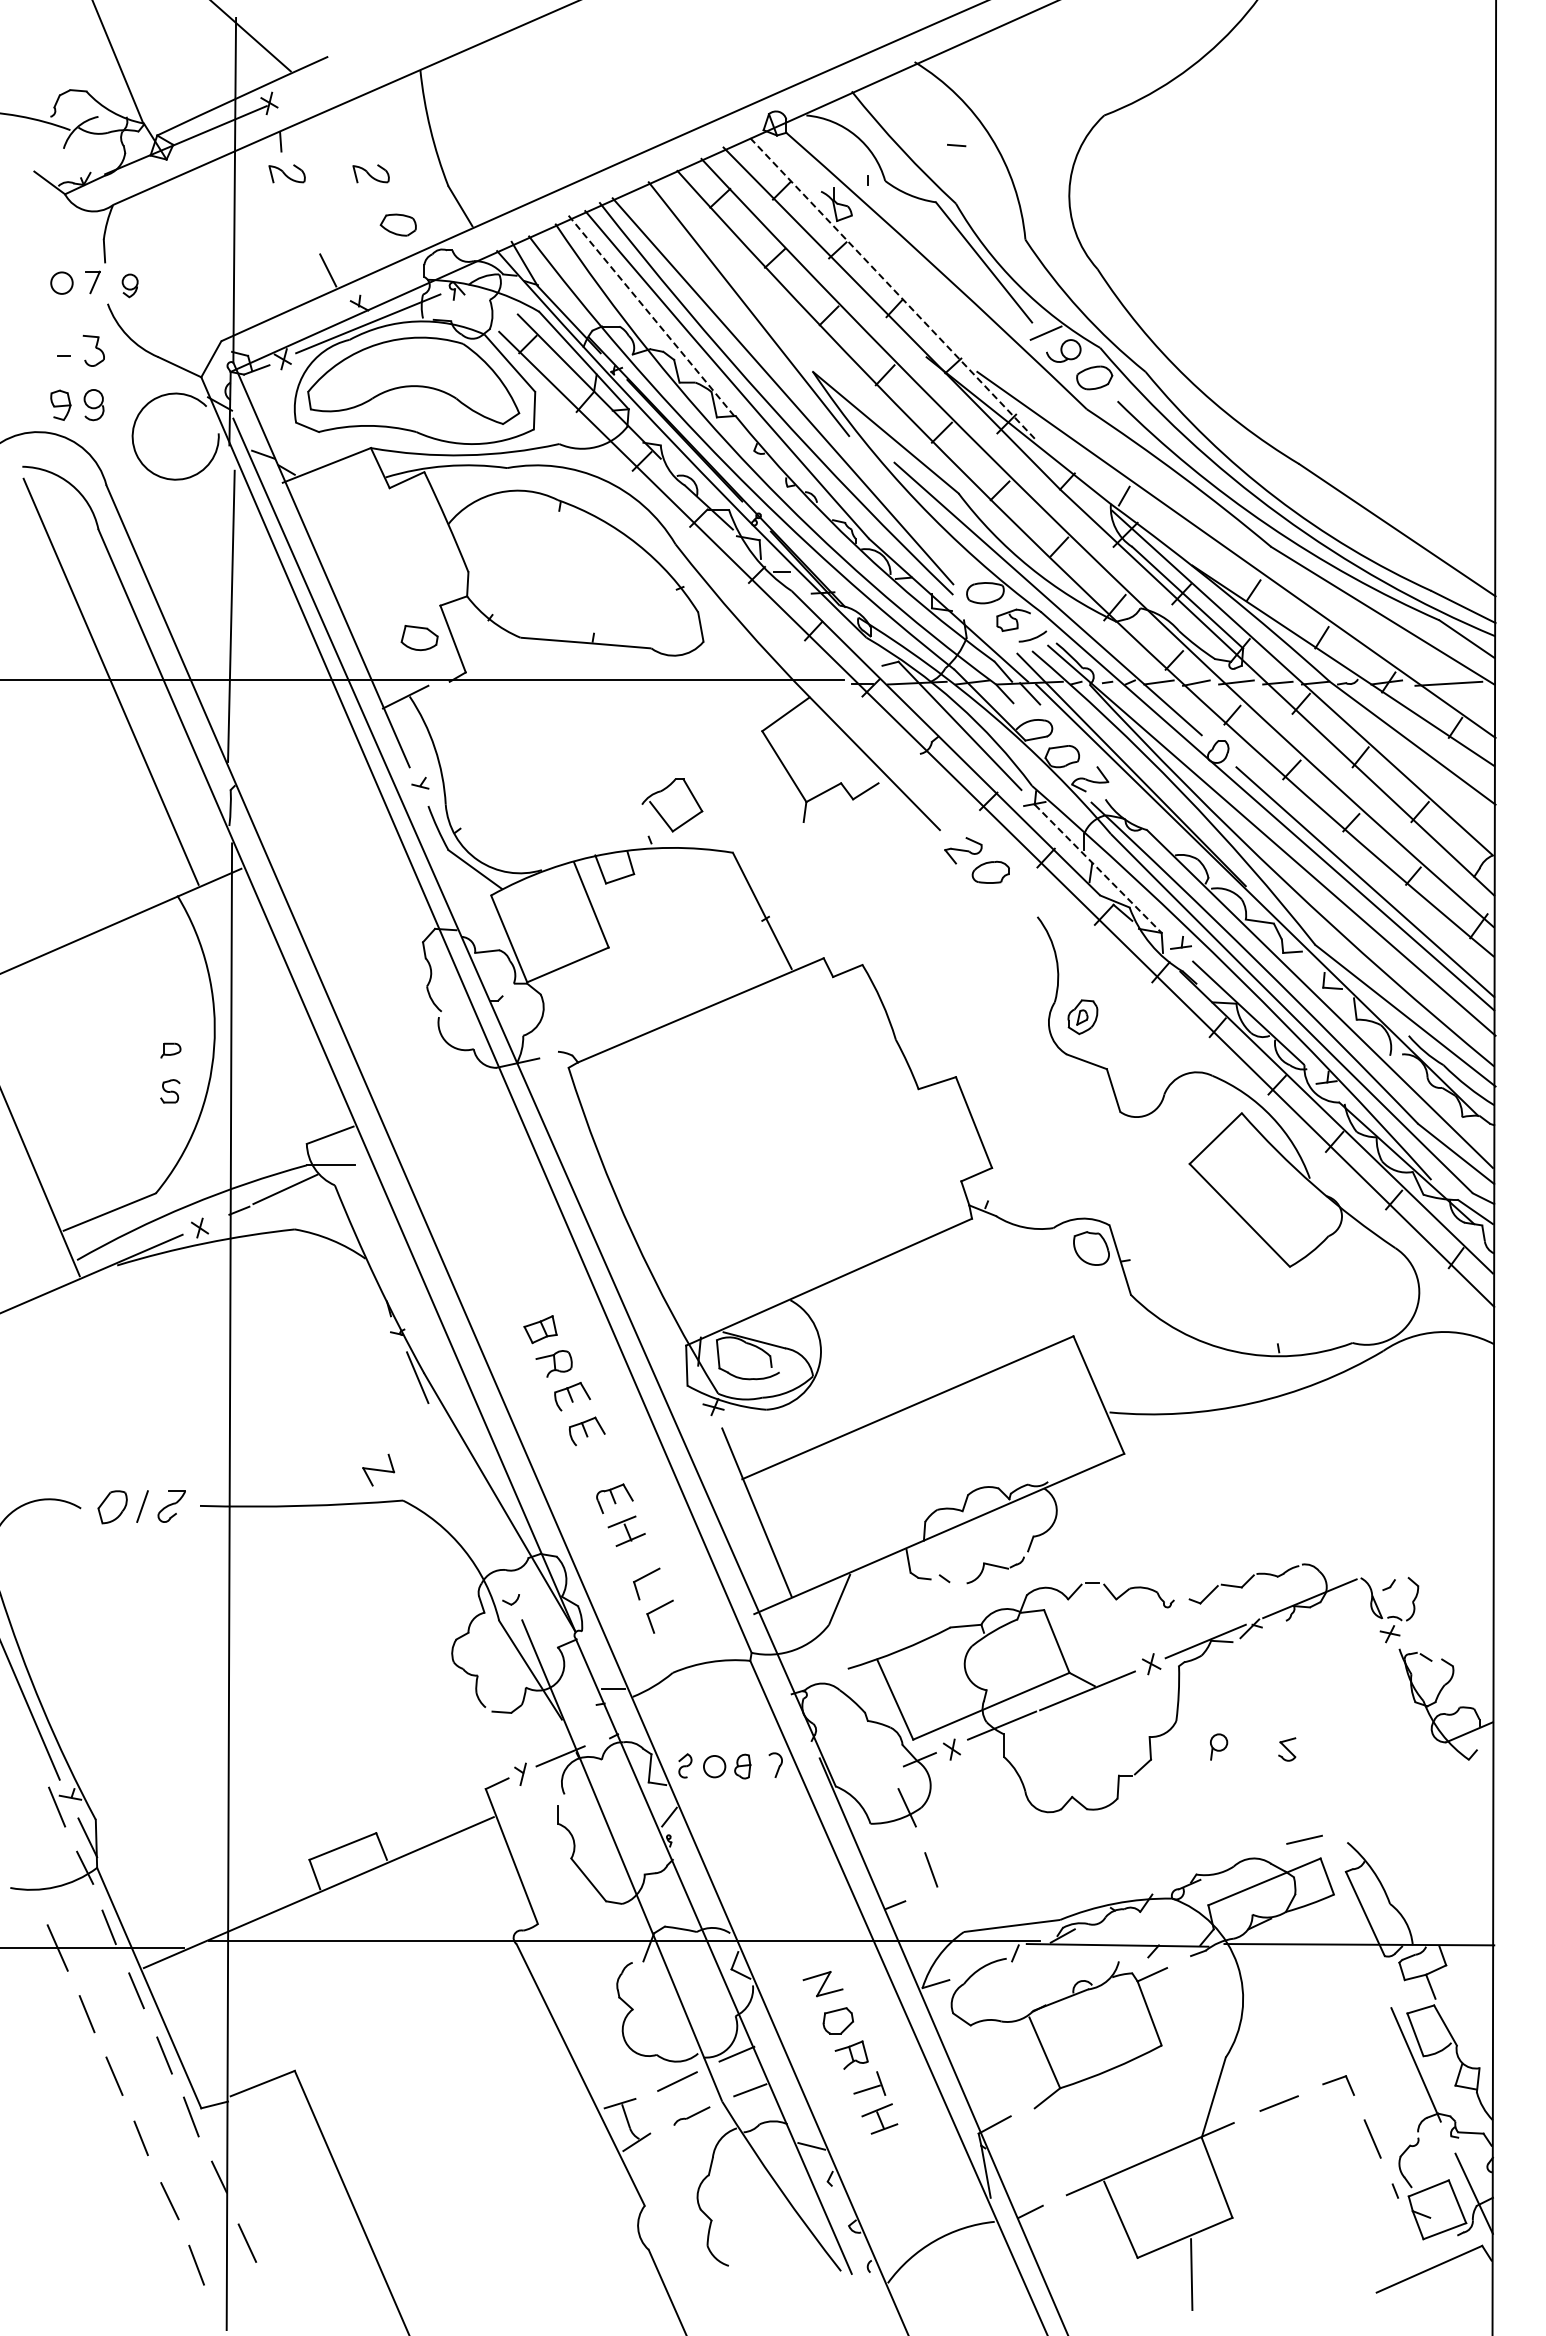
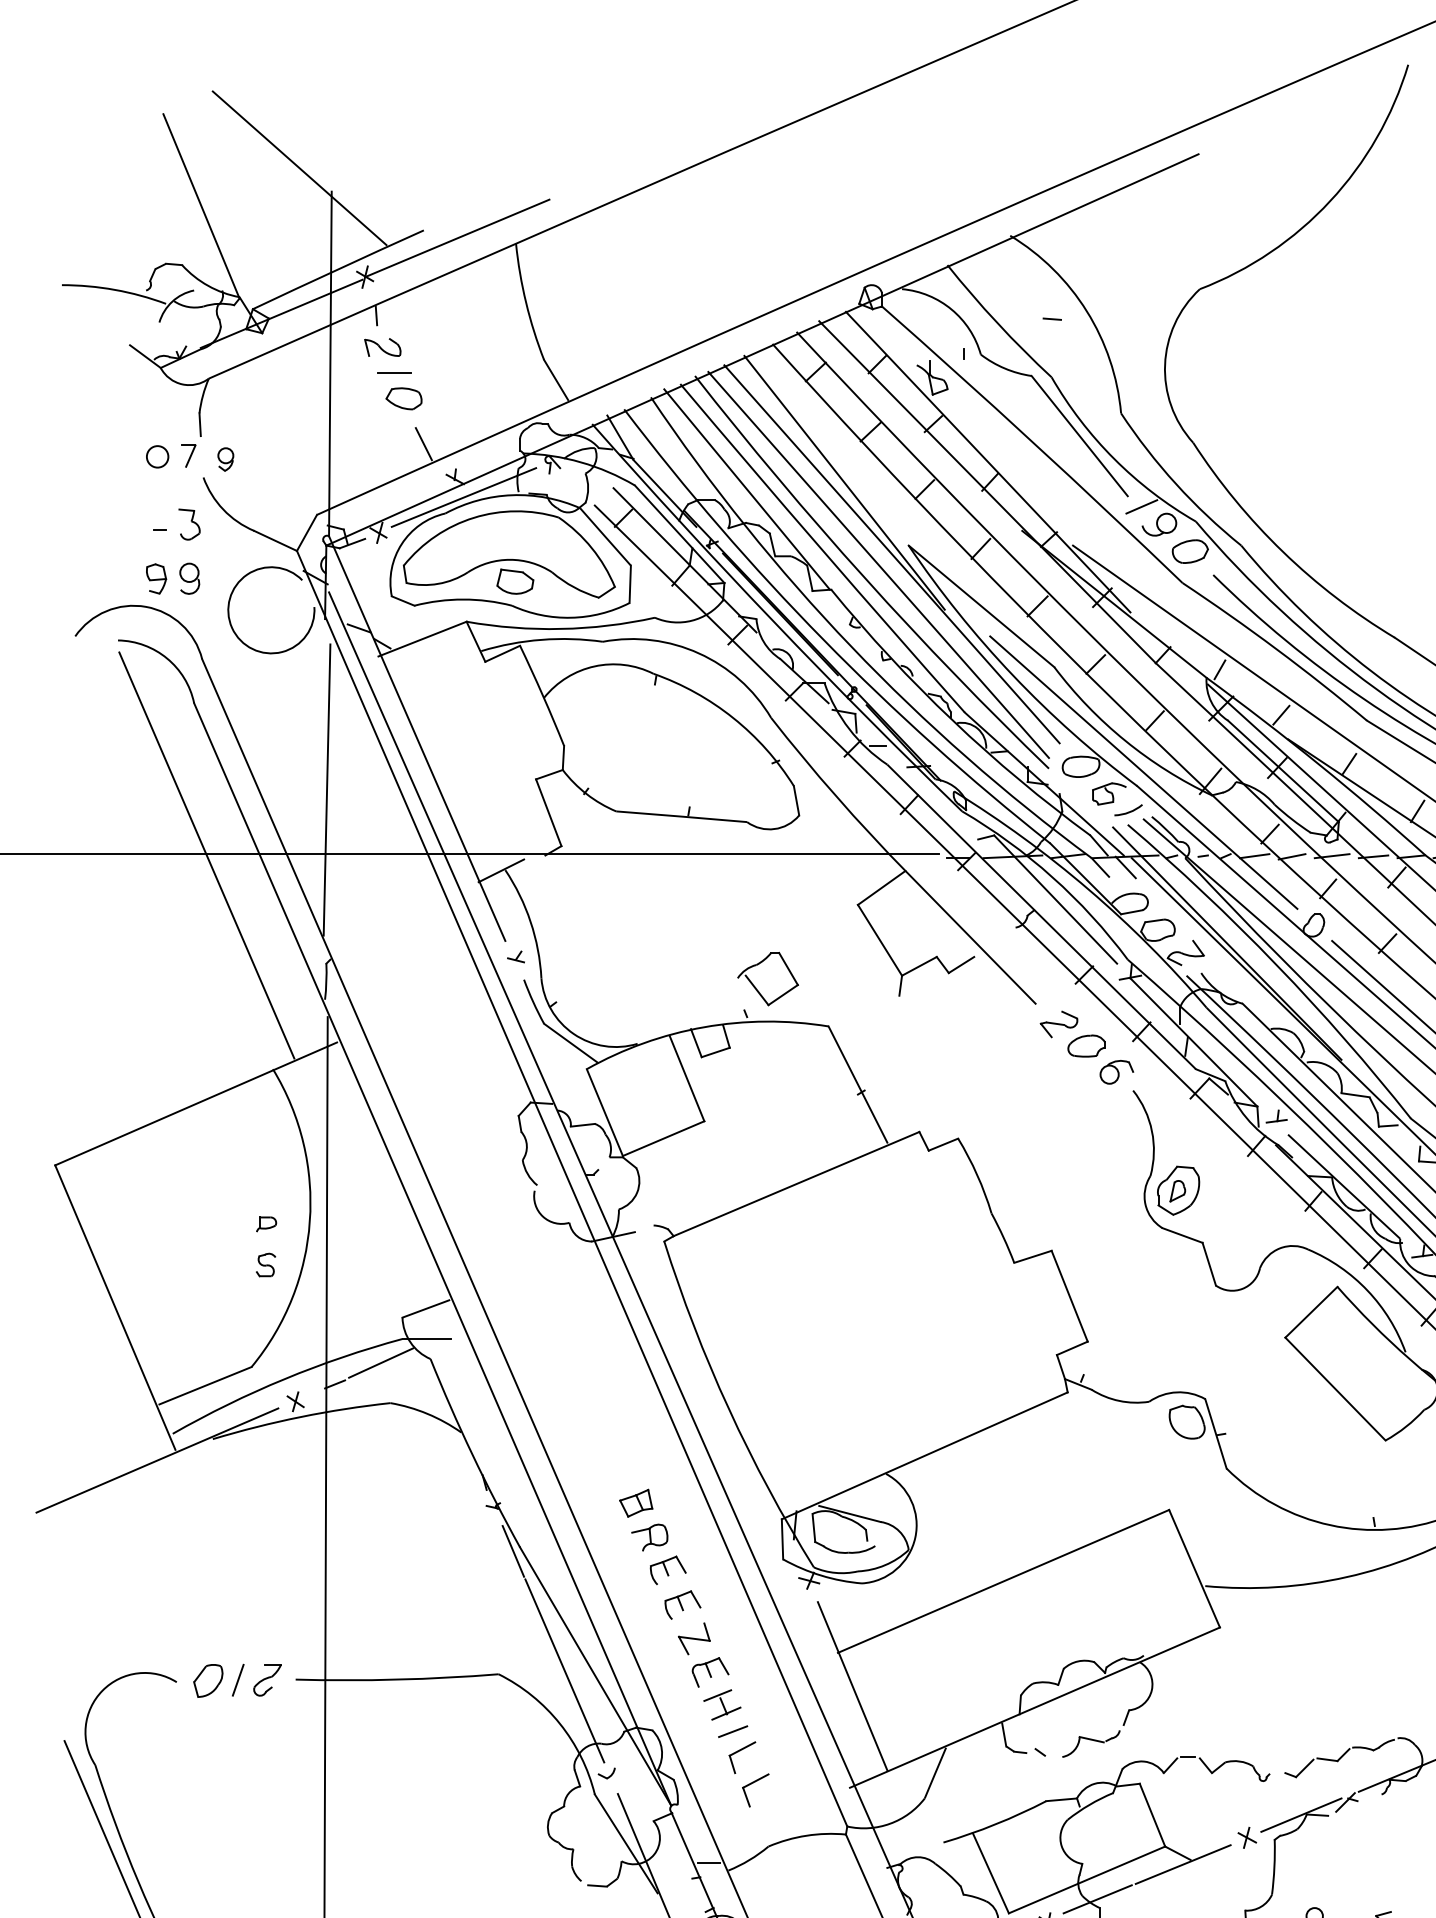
line: (361, 64) -> (457, 238), added
part: (370, 173) -> (466, 347), removed
line: (298, 199) -> (394, 373), added
part: (397, 224) -> (403, 398), moved
line: (892, 288) -> (988, 462), dashed -> solid
line: (651, 315) -> (747, 489), dashed -> solid
line: (796, 380) -> (892, 554), added
line: (1185, 541) -> (1281, 715), added
part: (419, 638) -> (515, 582), moved
line: (1098, 869) -> (1194, 1043), dashed -> solid
part: (1021, 898) -> (1117, 1072), added
part: (1082, 1017) -> (1178, 1191), size x1.43
part: (378, 1469) -> (694, 1638), moved
line: (468, 1496) -> (564, 1670), added
line: (637, 1557) -> (733, 1731), added

